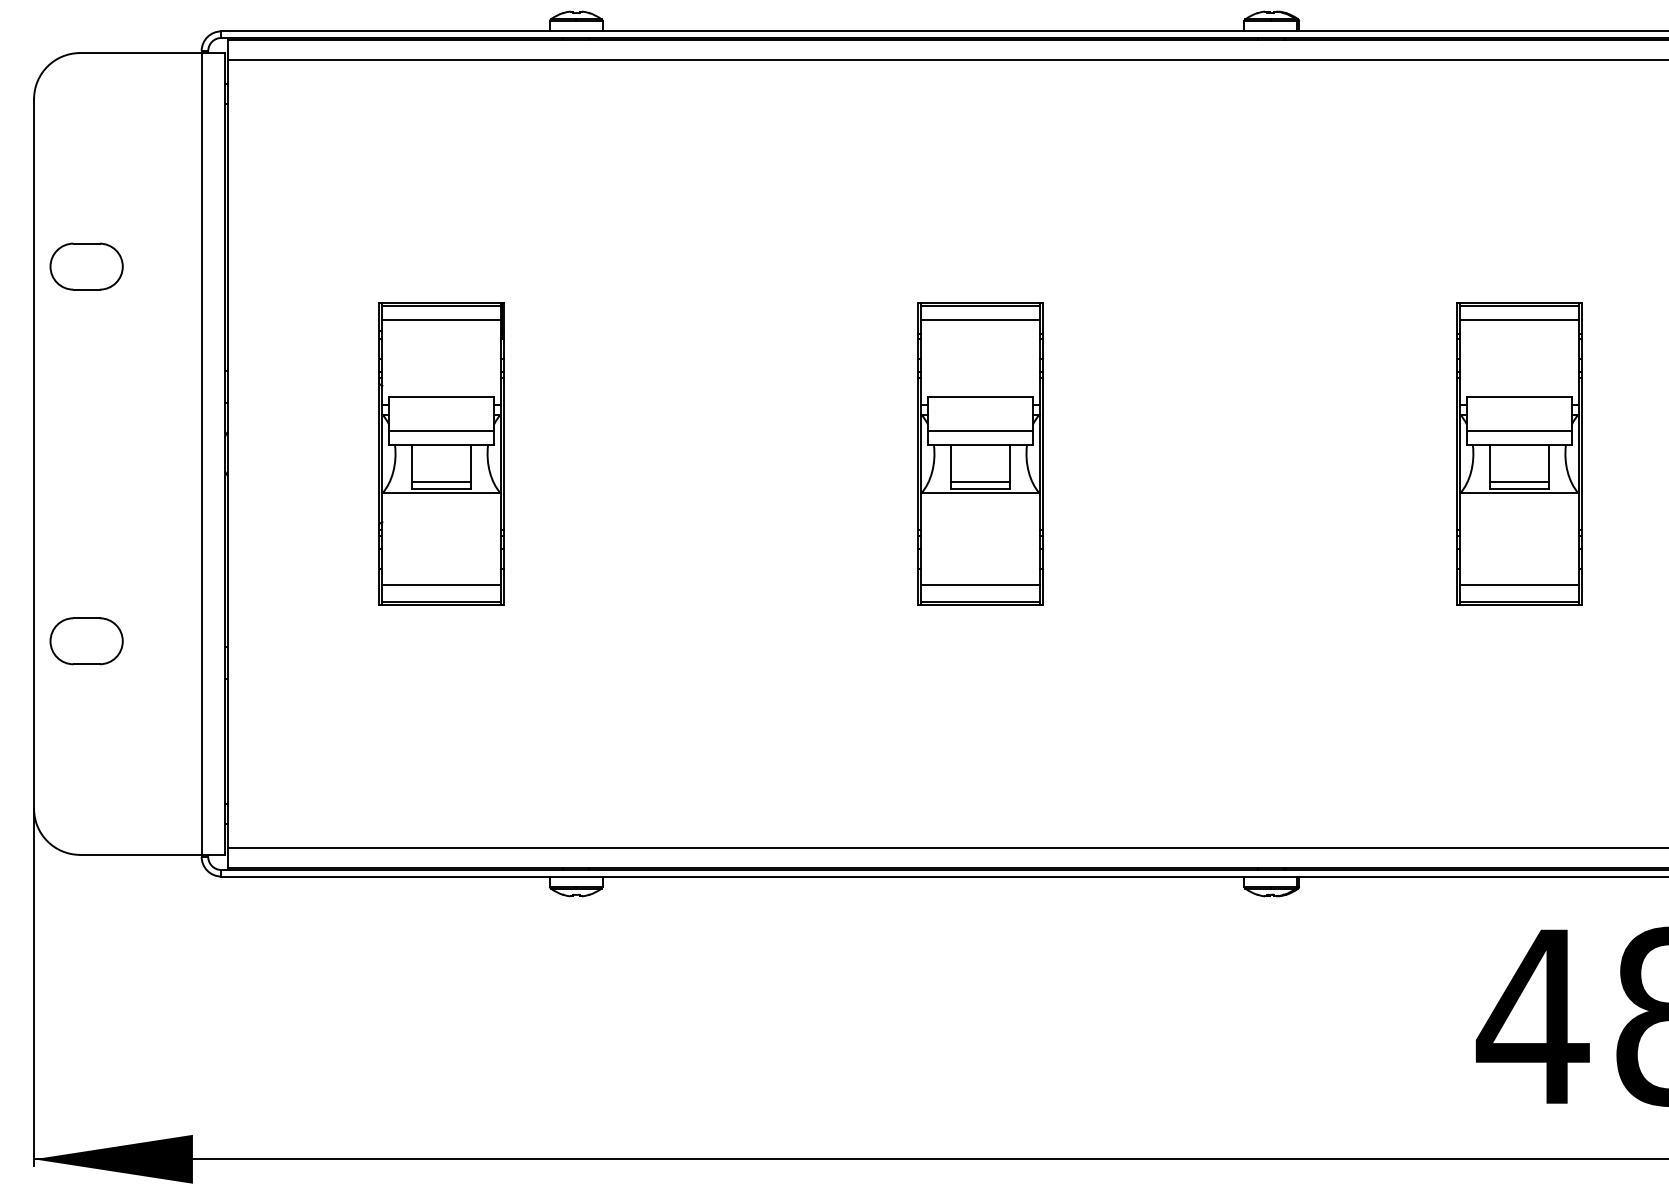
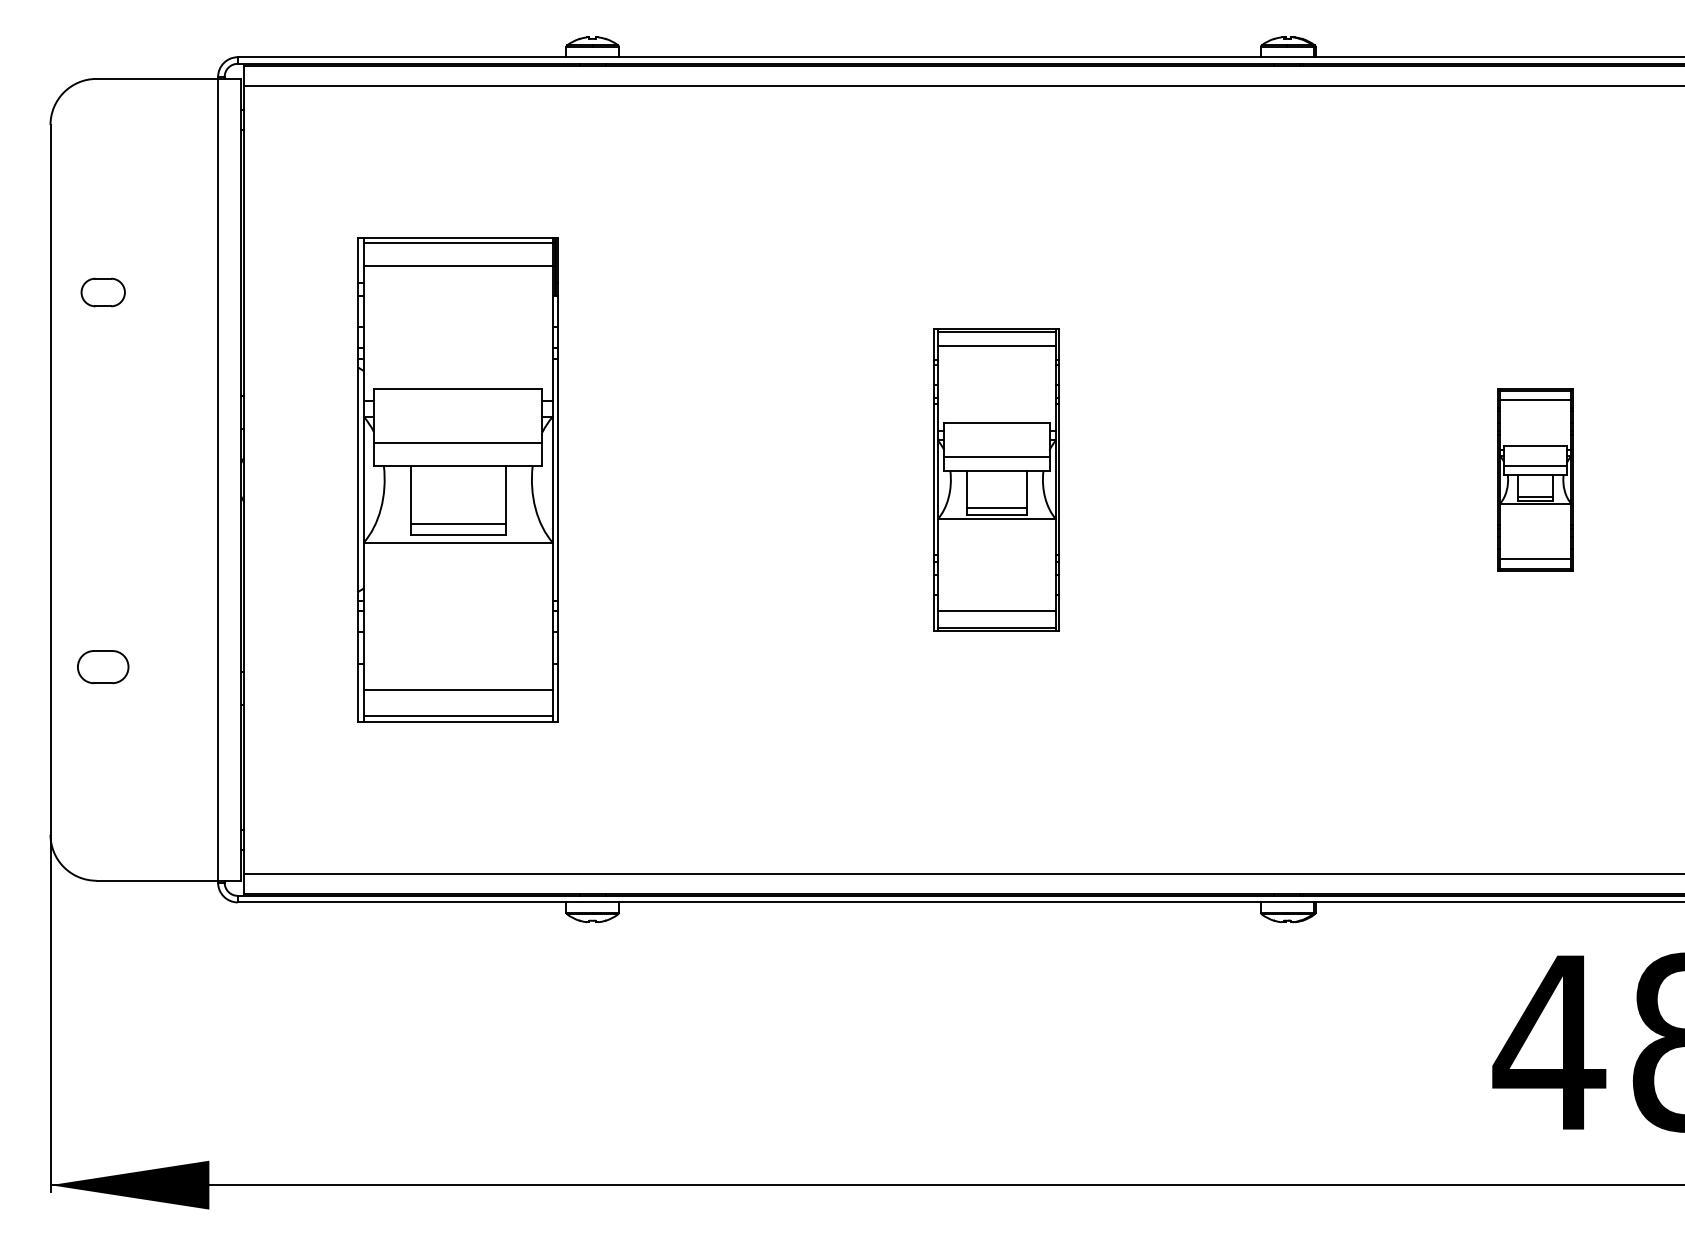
part: (87, 266) -> (103, 292), size x0.6
part: (441, 453) -> (457, 479), size x1.6
part: (1519, 453) -> (1535, 479), size x0.6
part: (87, 640) -> (103, 666), size x0.7

